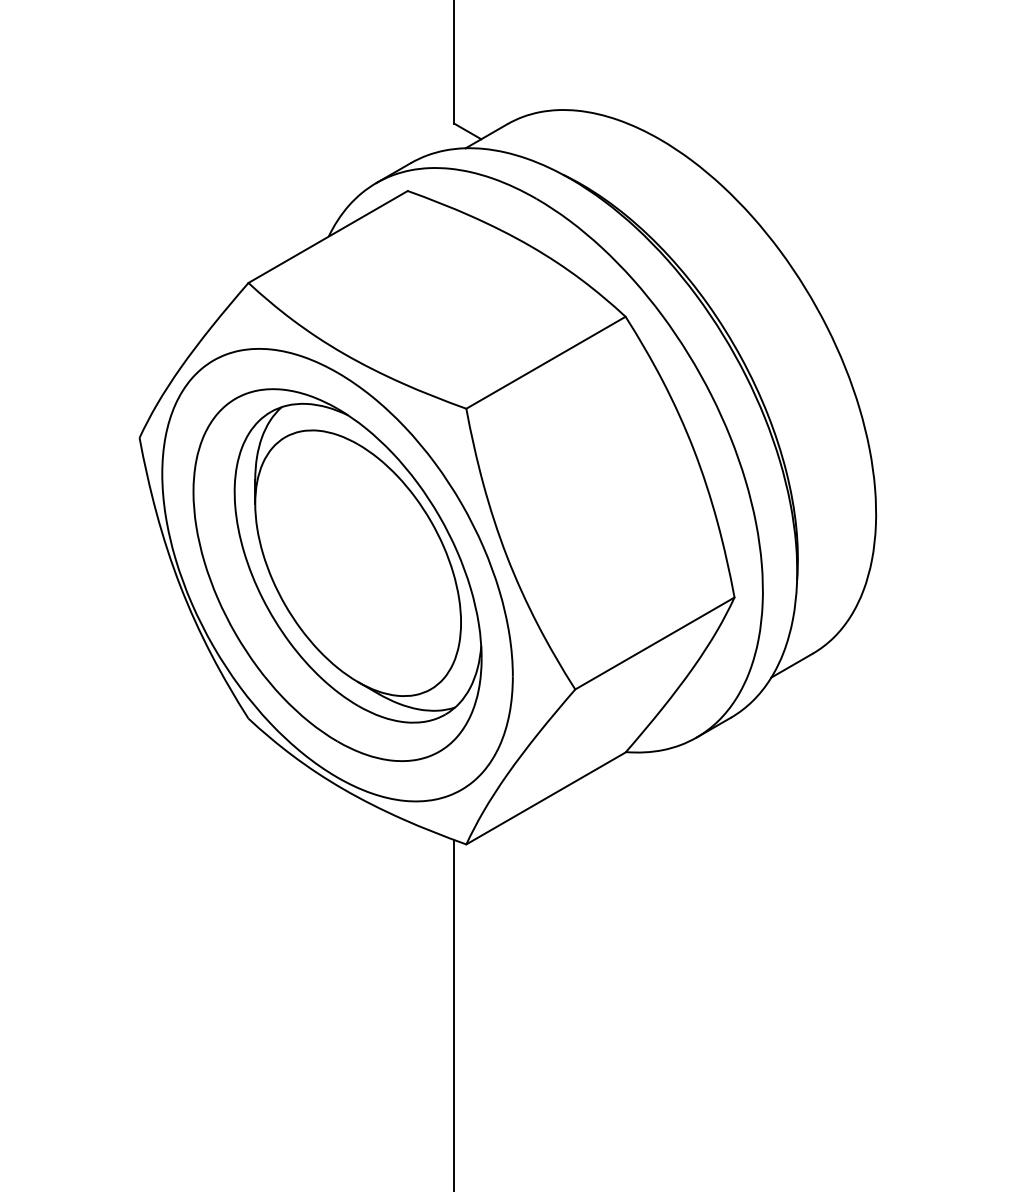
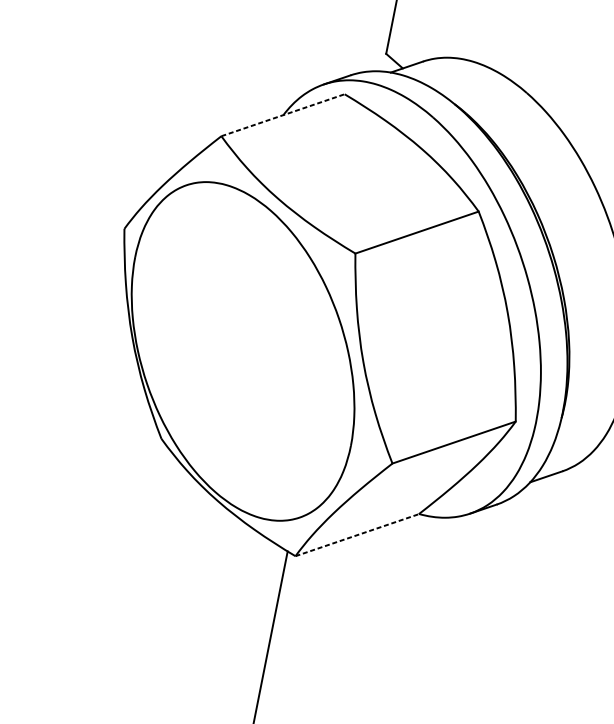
line: (328, 236) -> (283, 114), solid -> dashed
part: (337, 574) -> (243, 350), removed
line: (545, 798) -> (356, 535), solid -> dashed

